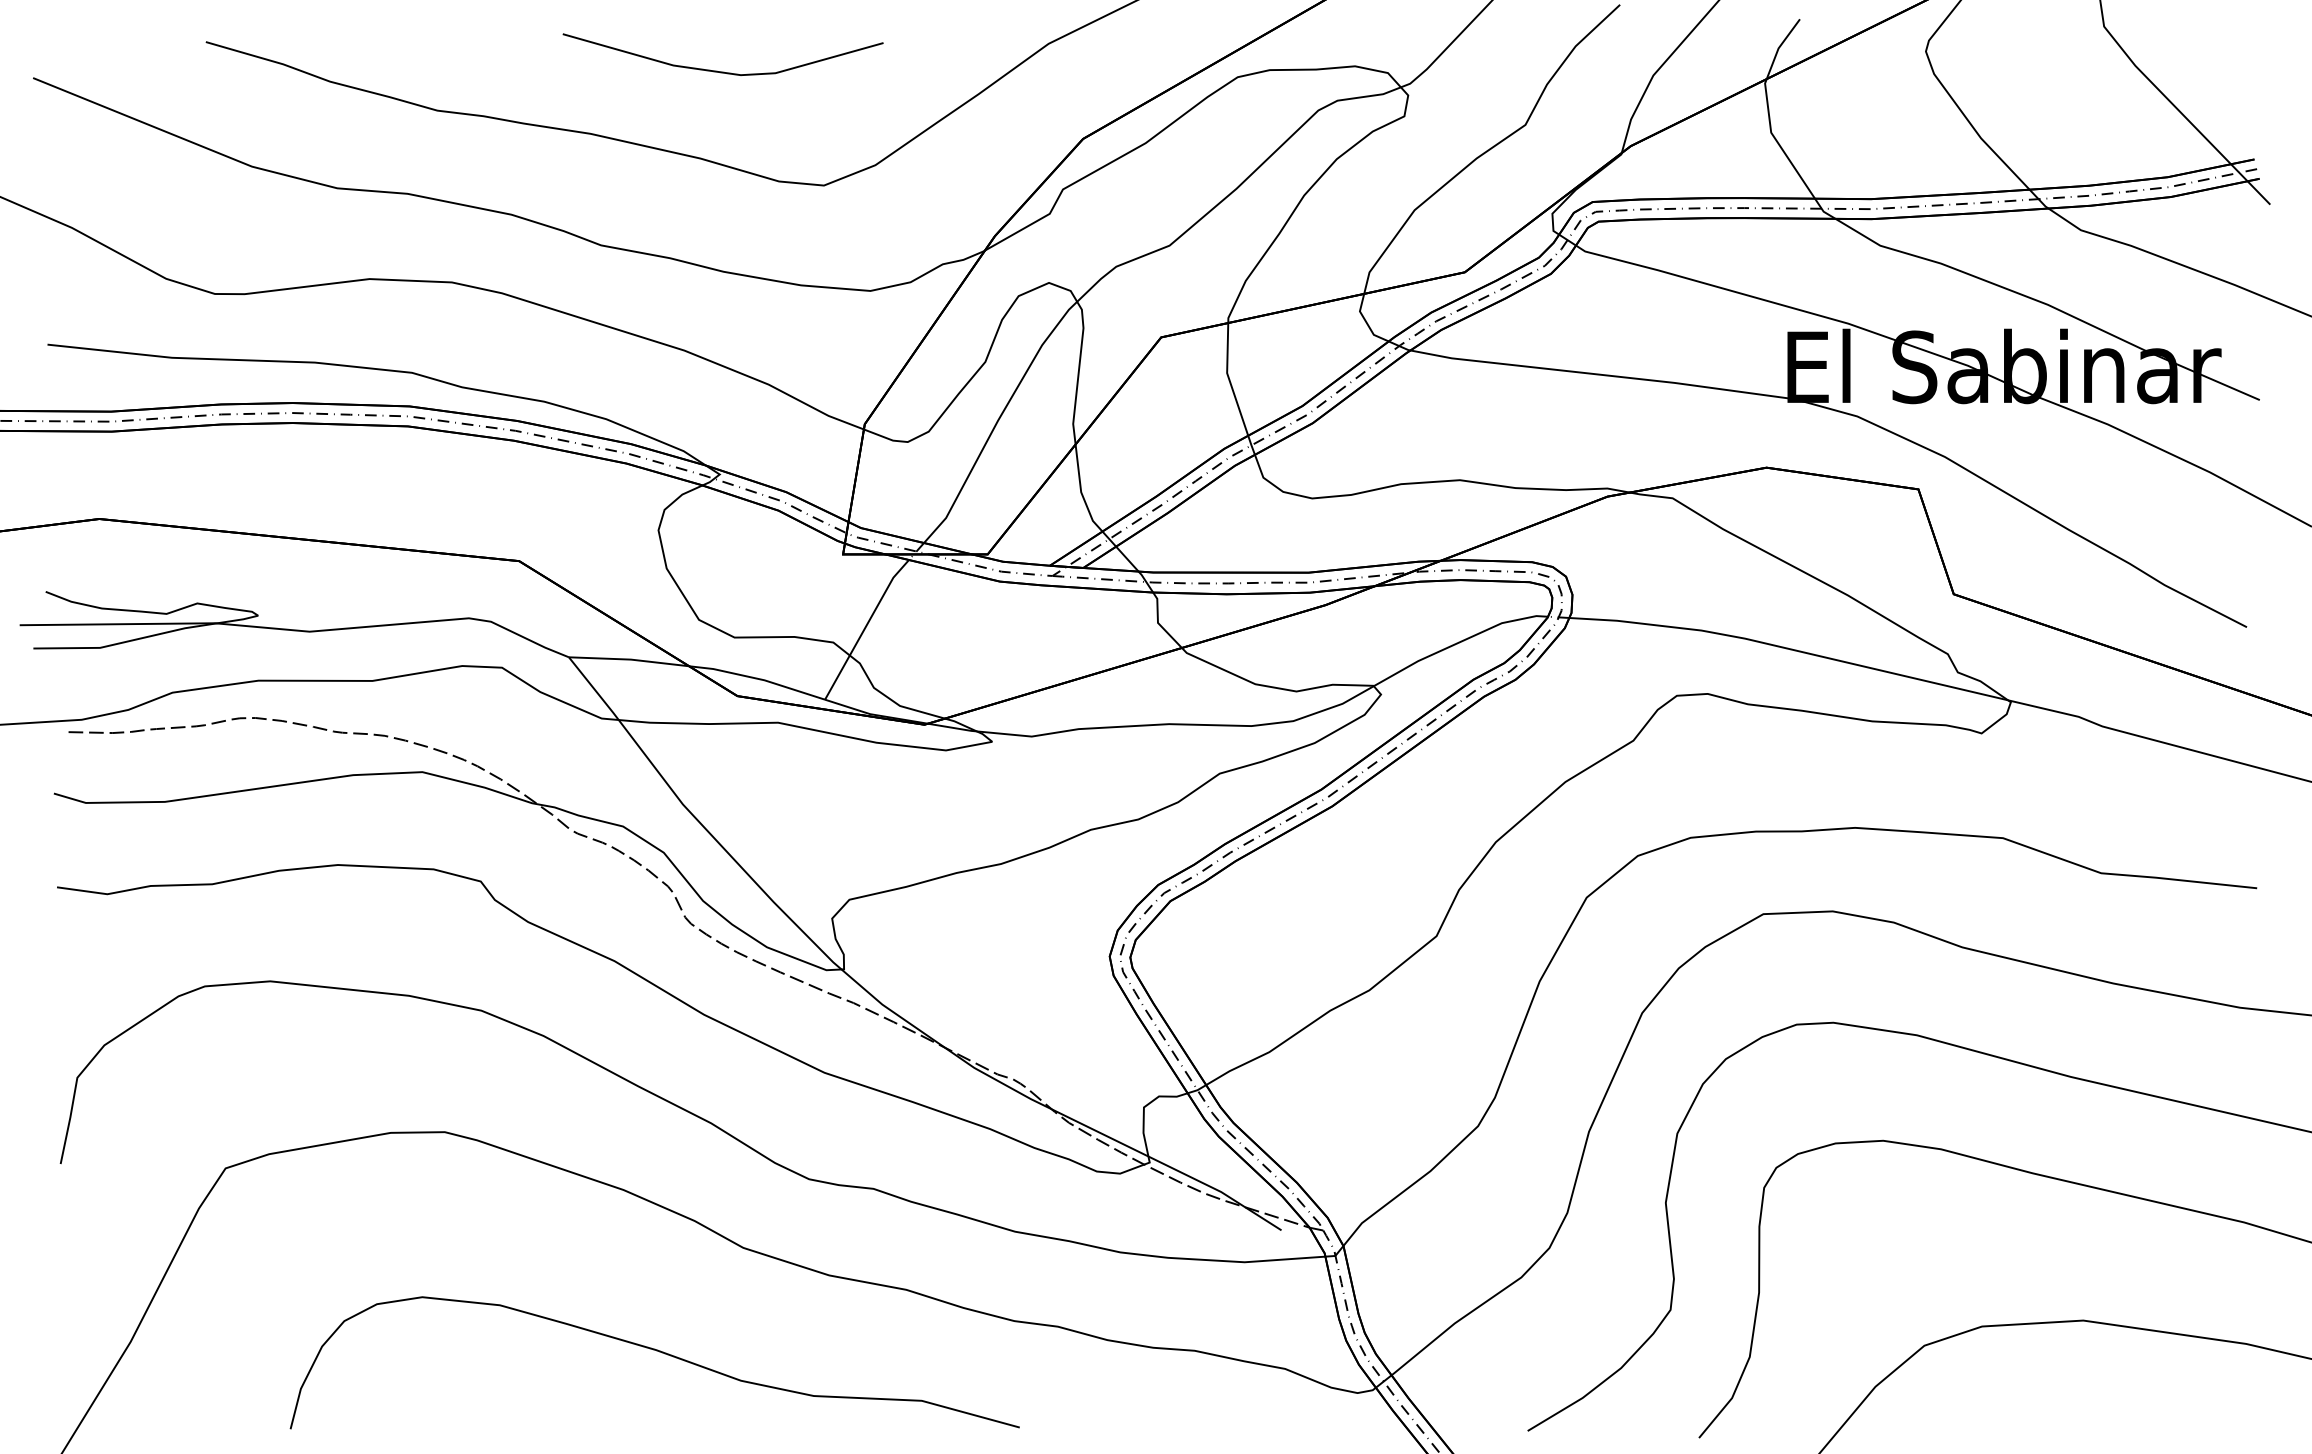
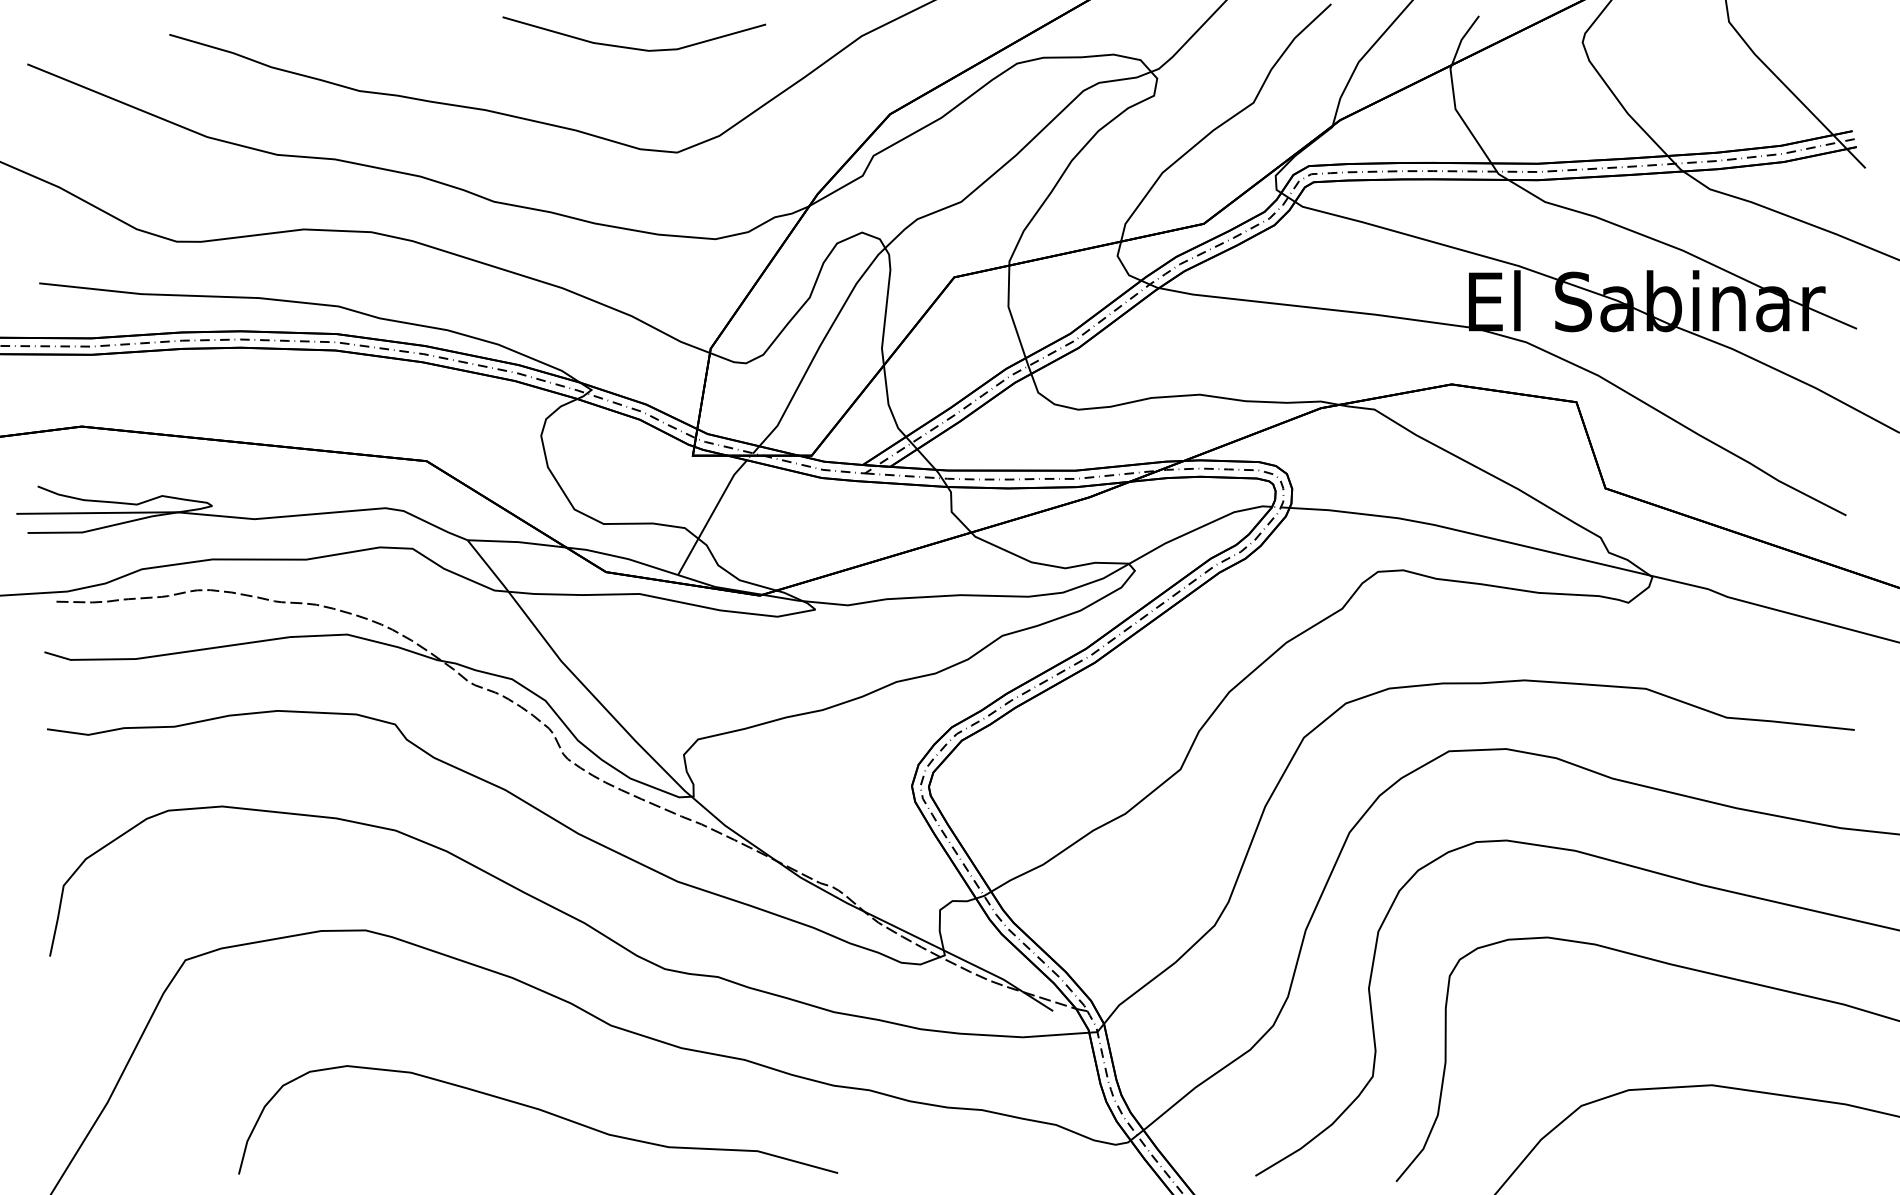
line: (723, 71) -> (634, 47), moved

